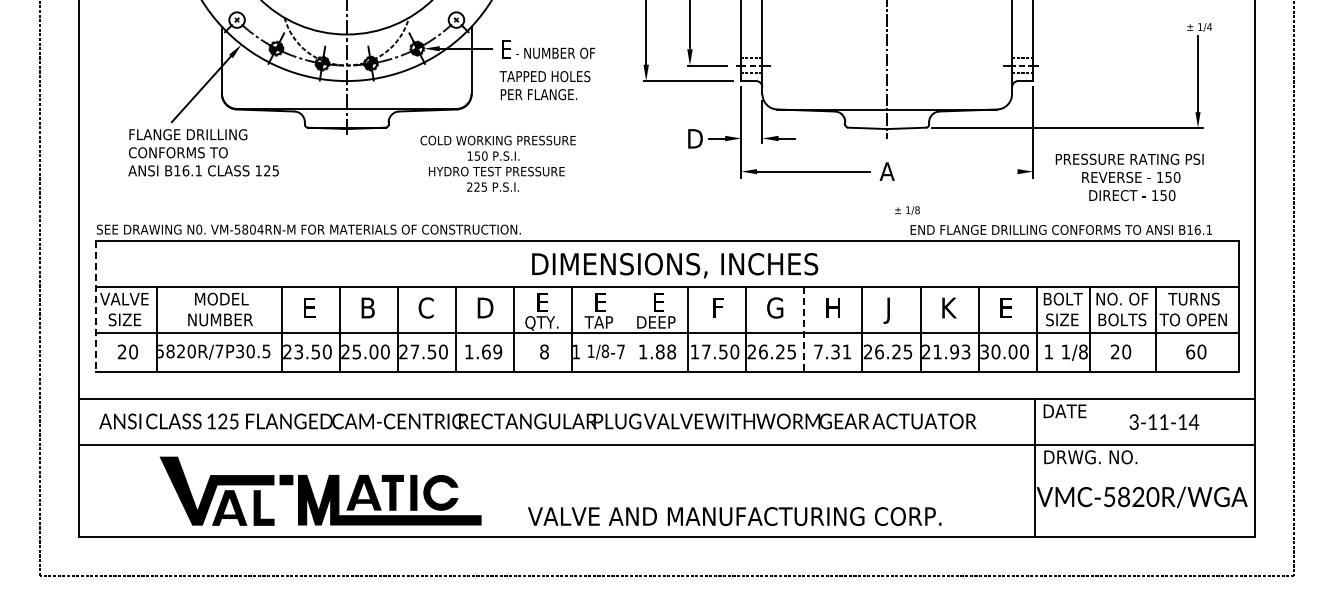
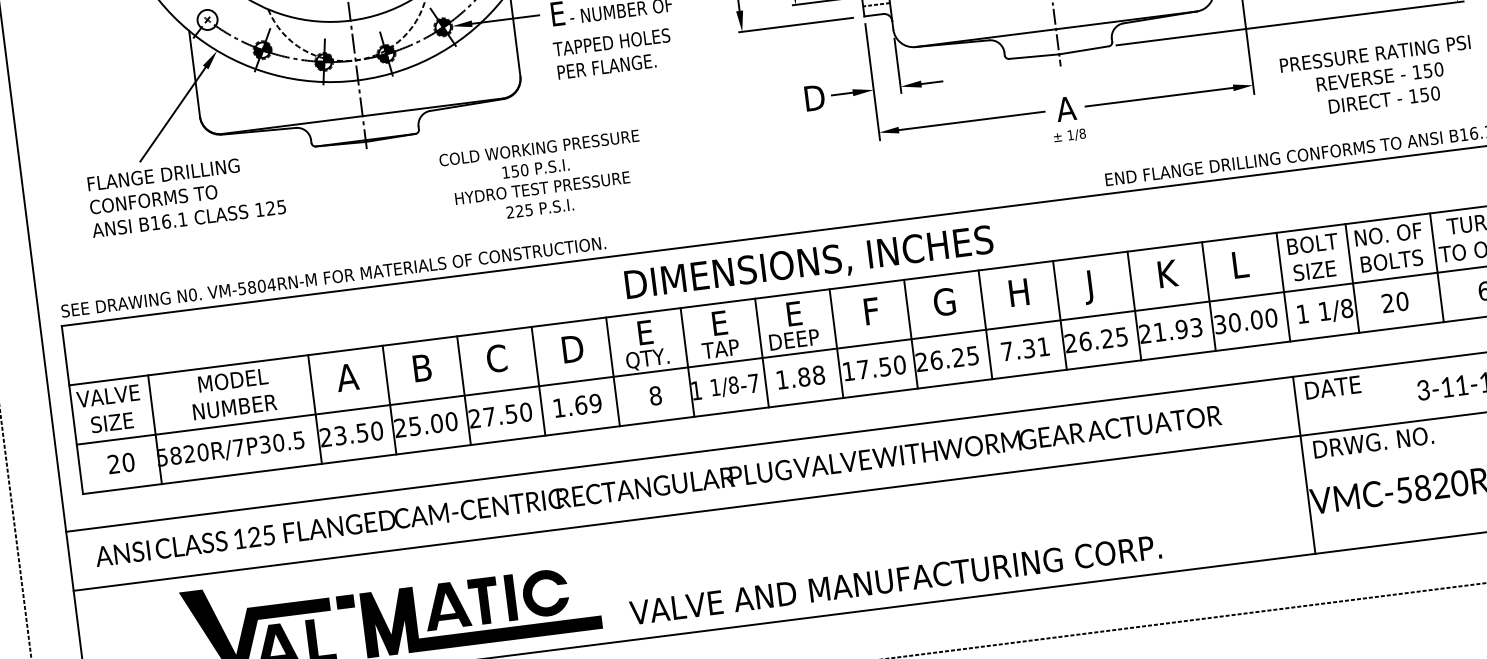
text: (497, 163) -> (542, 177), moved
line: (959, 171) -> (1158, 97), added
text: (907, 210) -> (1069, 135), moved
text: (1007, 303) -> (1241, 258), E -> L
line: (95, 306) -> (72, 410), dashed -> solid
text: (309, 307) -> (347, 376), E -> A
line: (630, 329) -> (762, 353), added
line: (804, 329) -> (985, 324), dashed -> solid
text: (734, 516) -> (895, 580), moved

